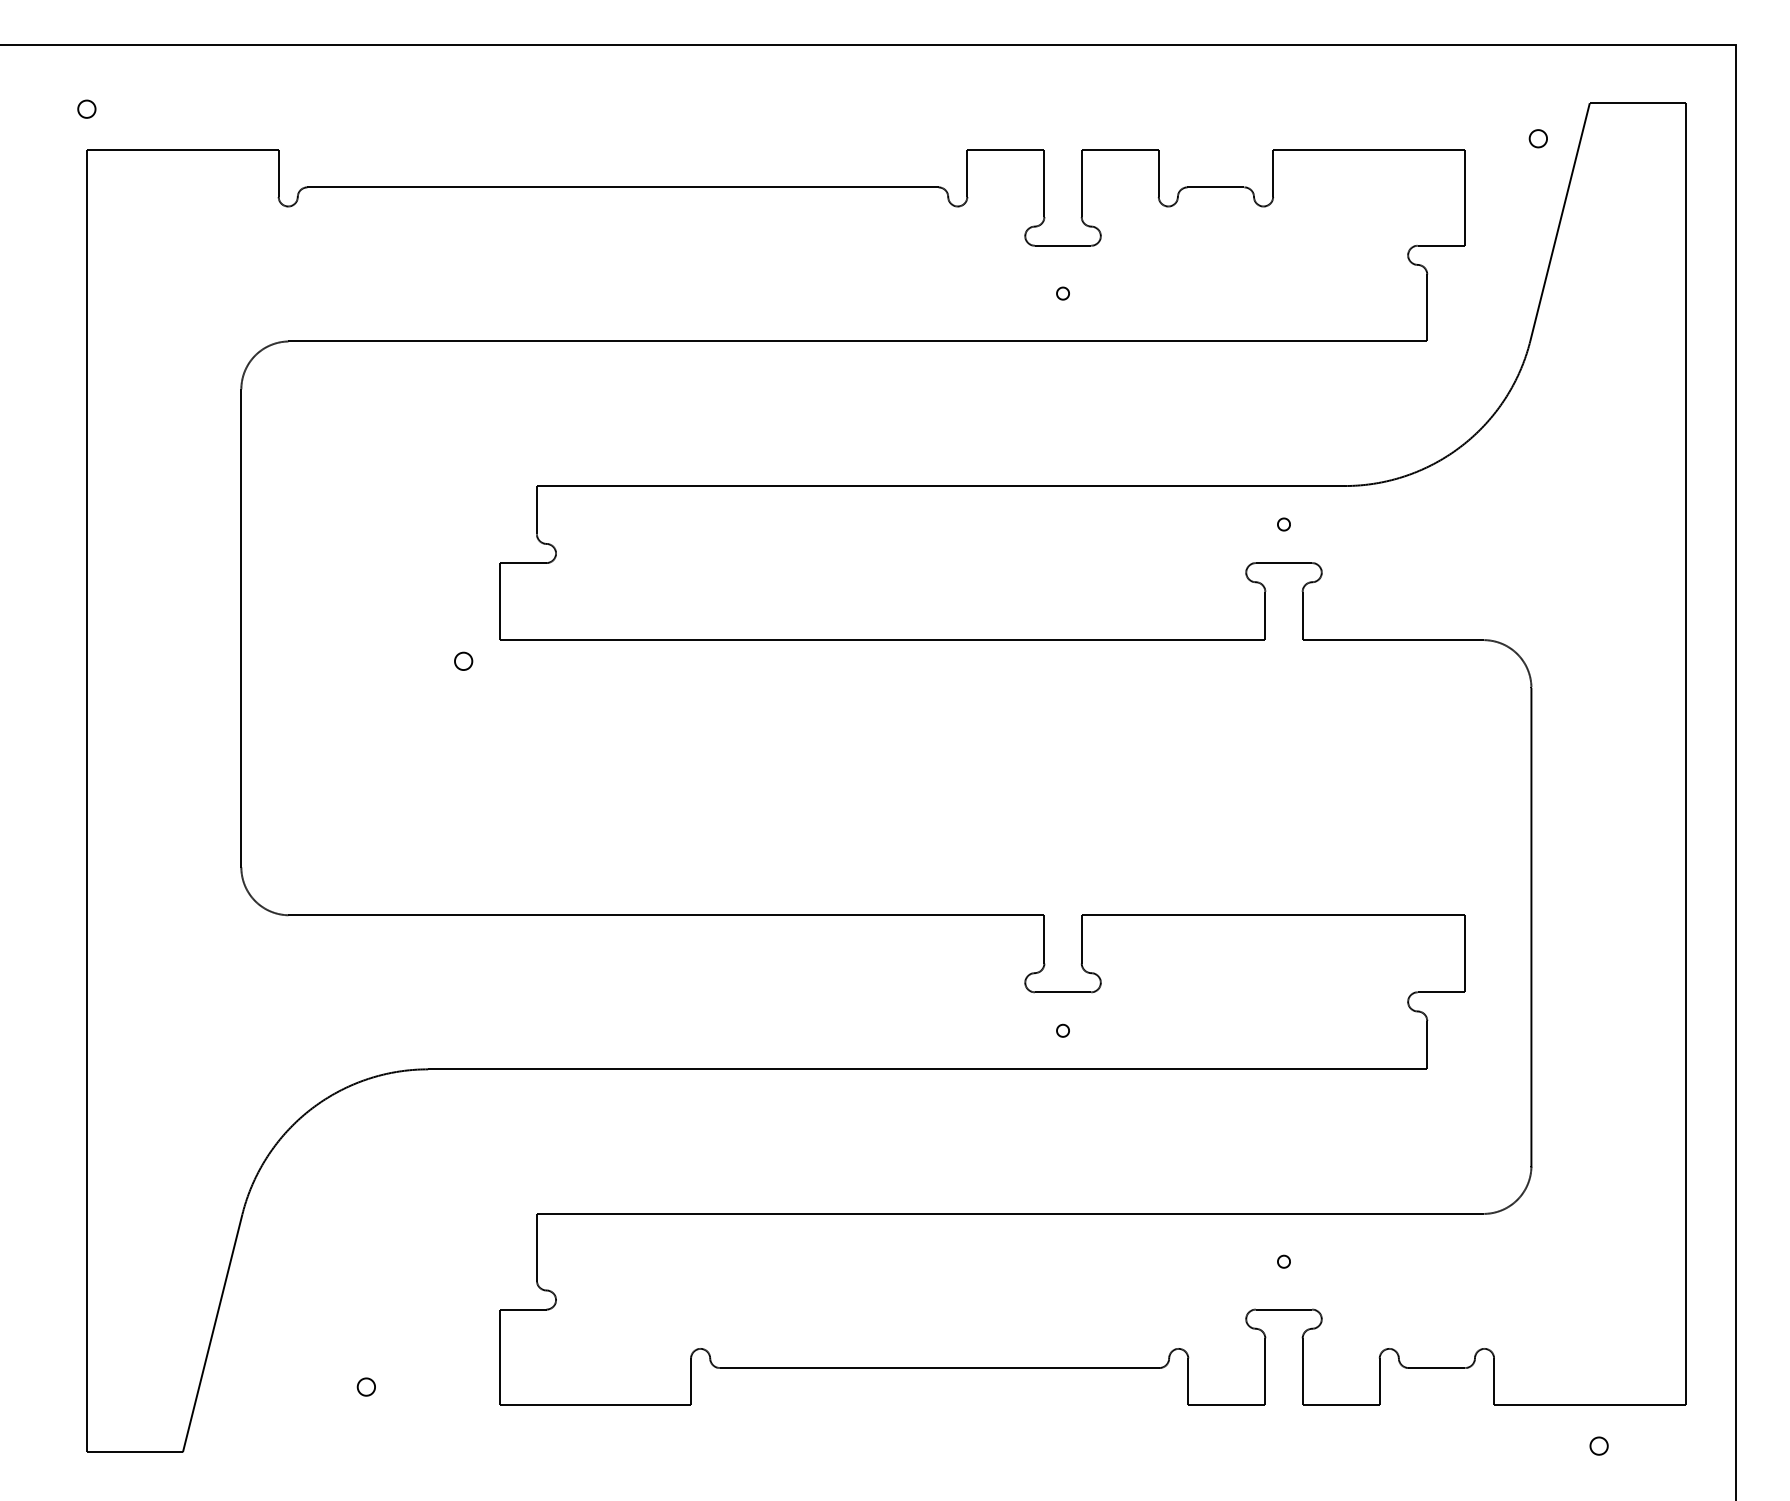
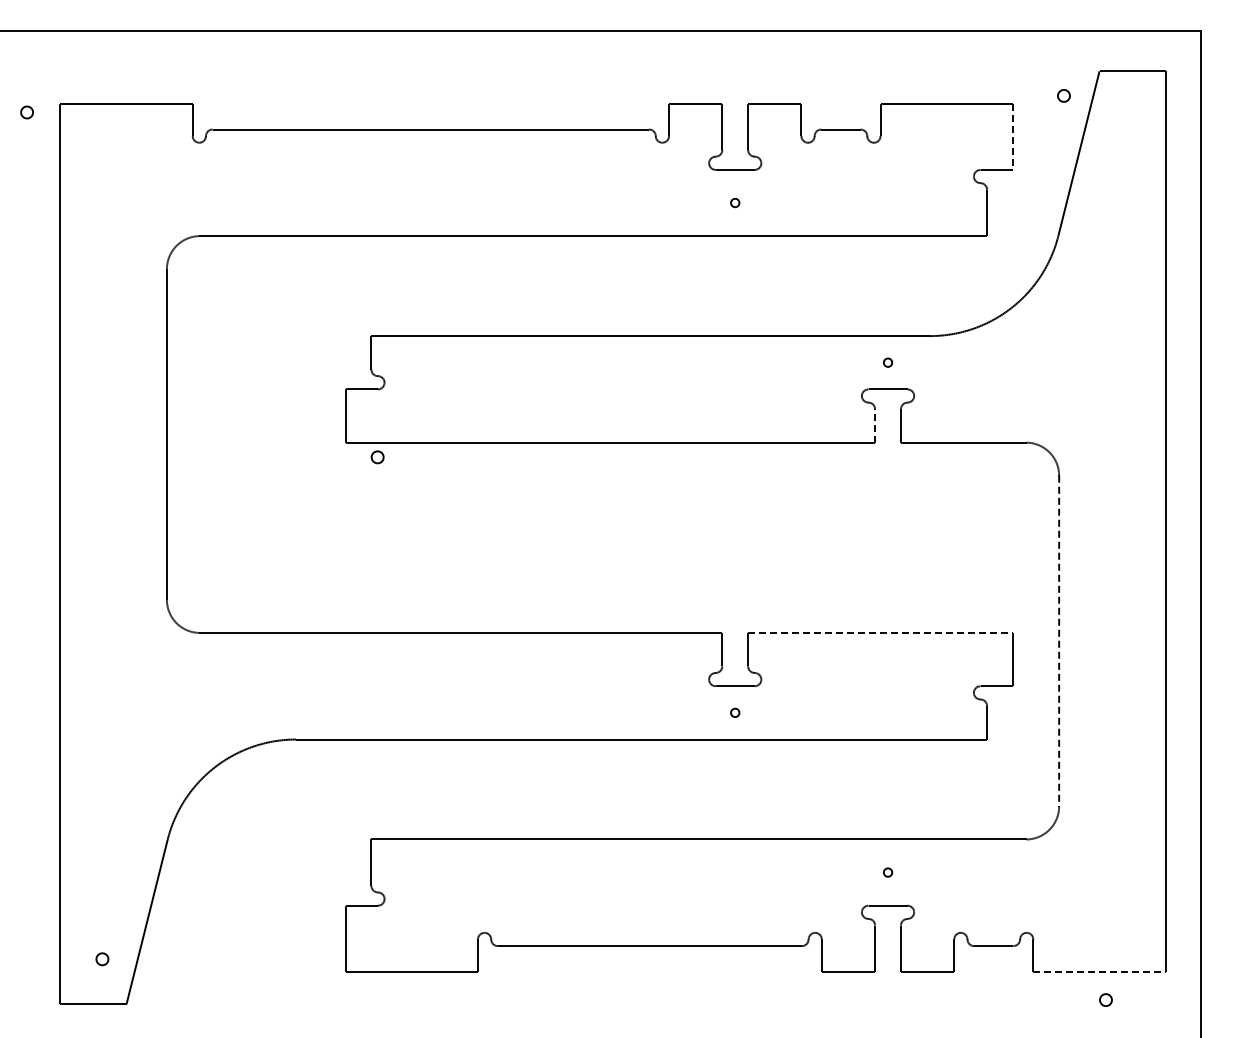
part: (86, 109) -> (26, 112), moved
line: (1463, 198) -> (1012, 137), solid -> dashed
line: (1265, 615) -> (875, 425), solid -> dashed
part: (463, 661) -> (377, 457), moved
line: (1274, 914) -> (881, 632), solid -> dashed
line: (1531, 927) -> (1059, 641), solid -> dashed
part: (366, 1387) -> (102, 959), moved
line: (1591, 1404) -> (1100, 971), solid -> dashed

